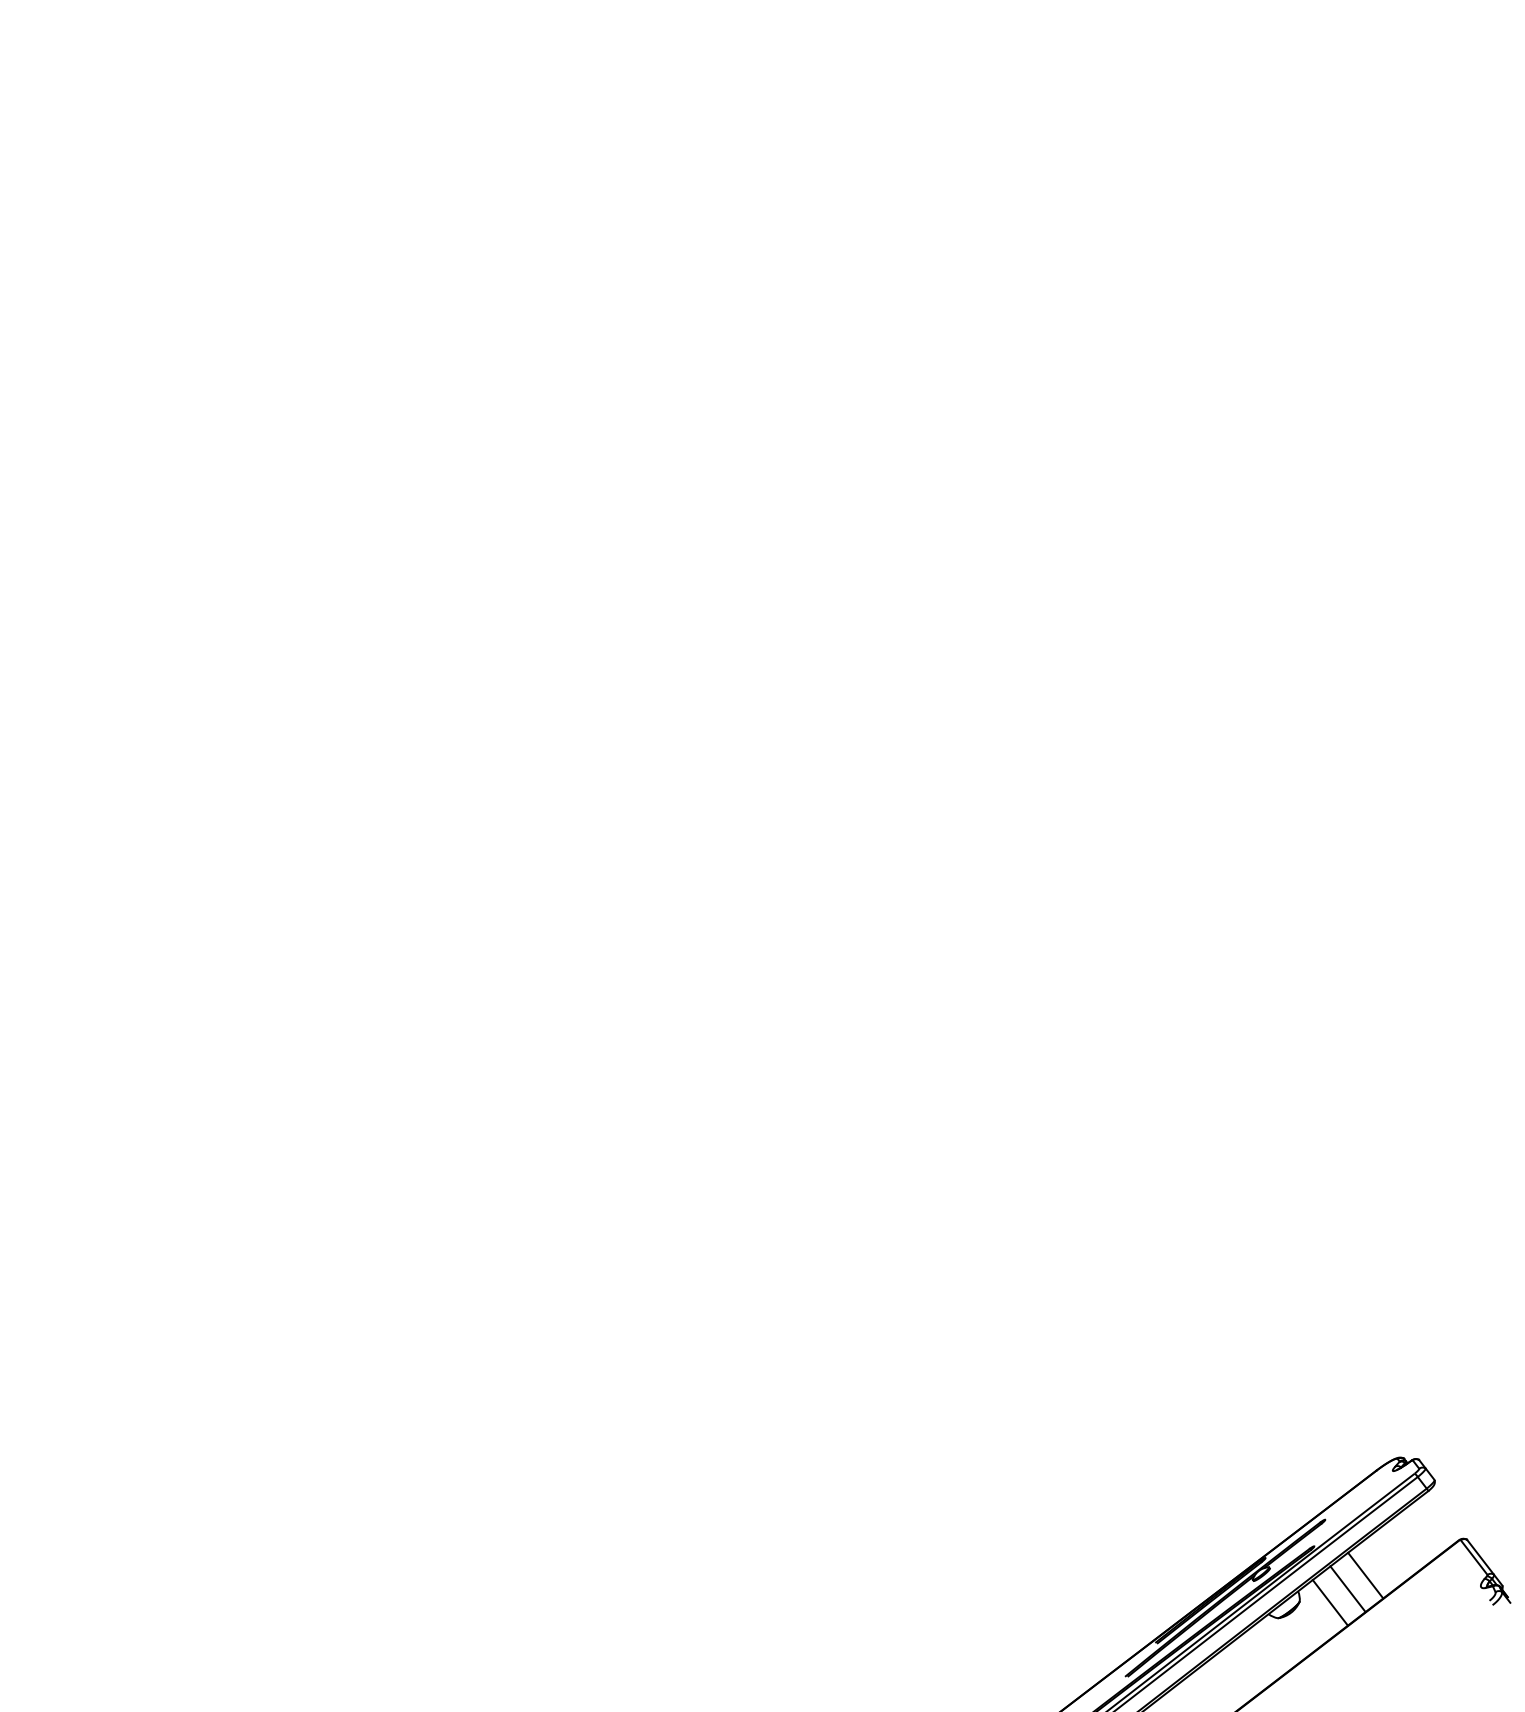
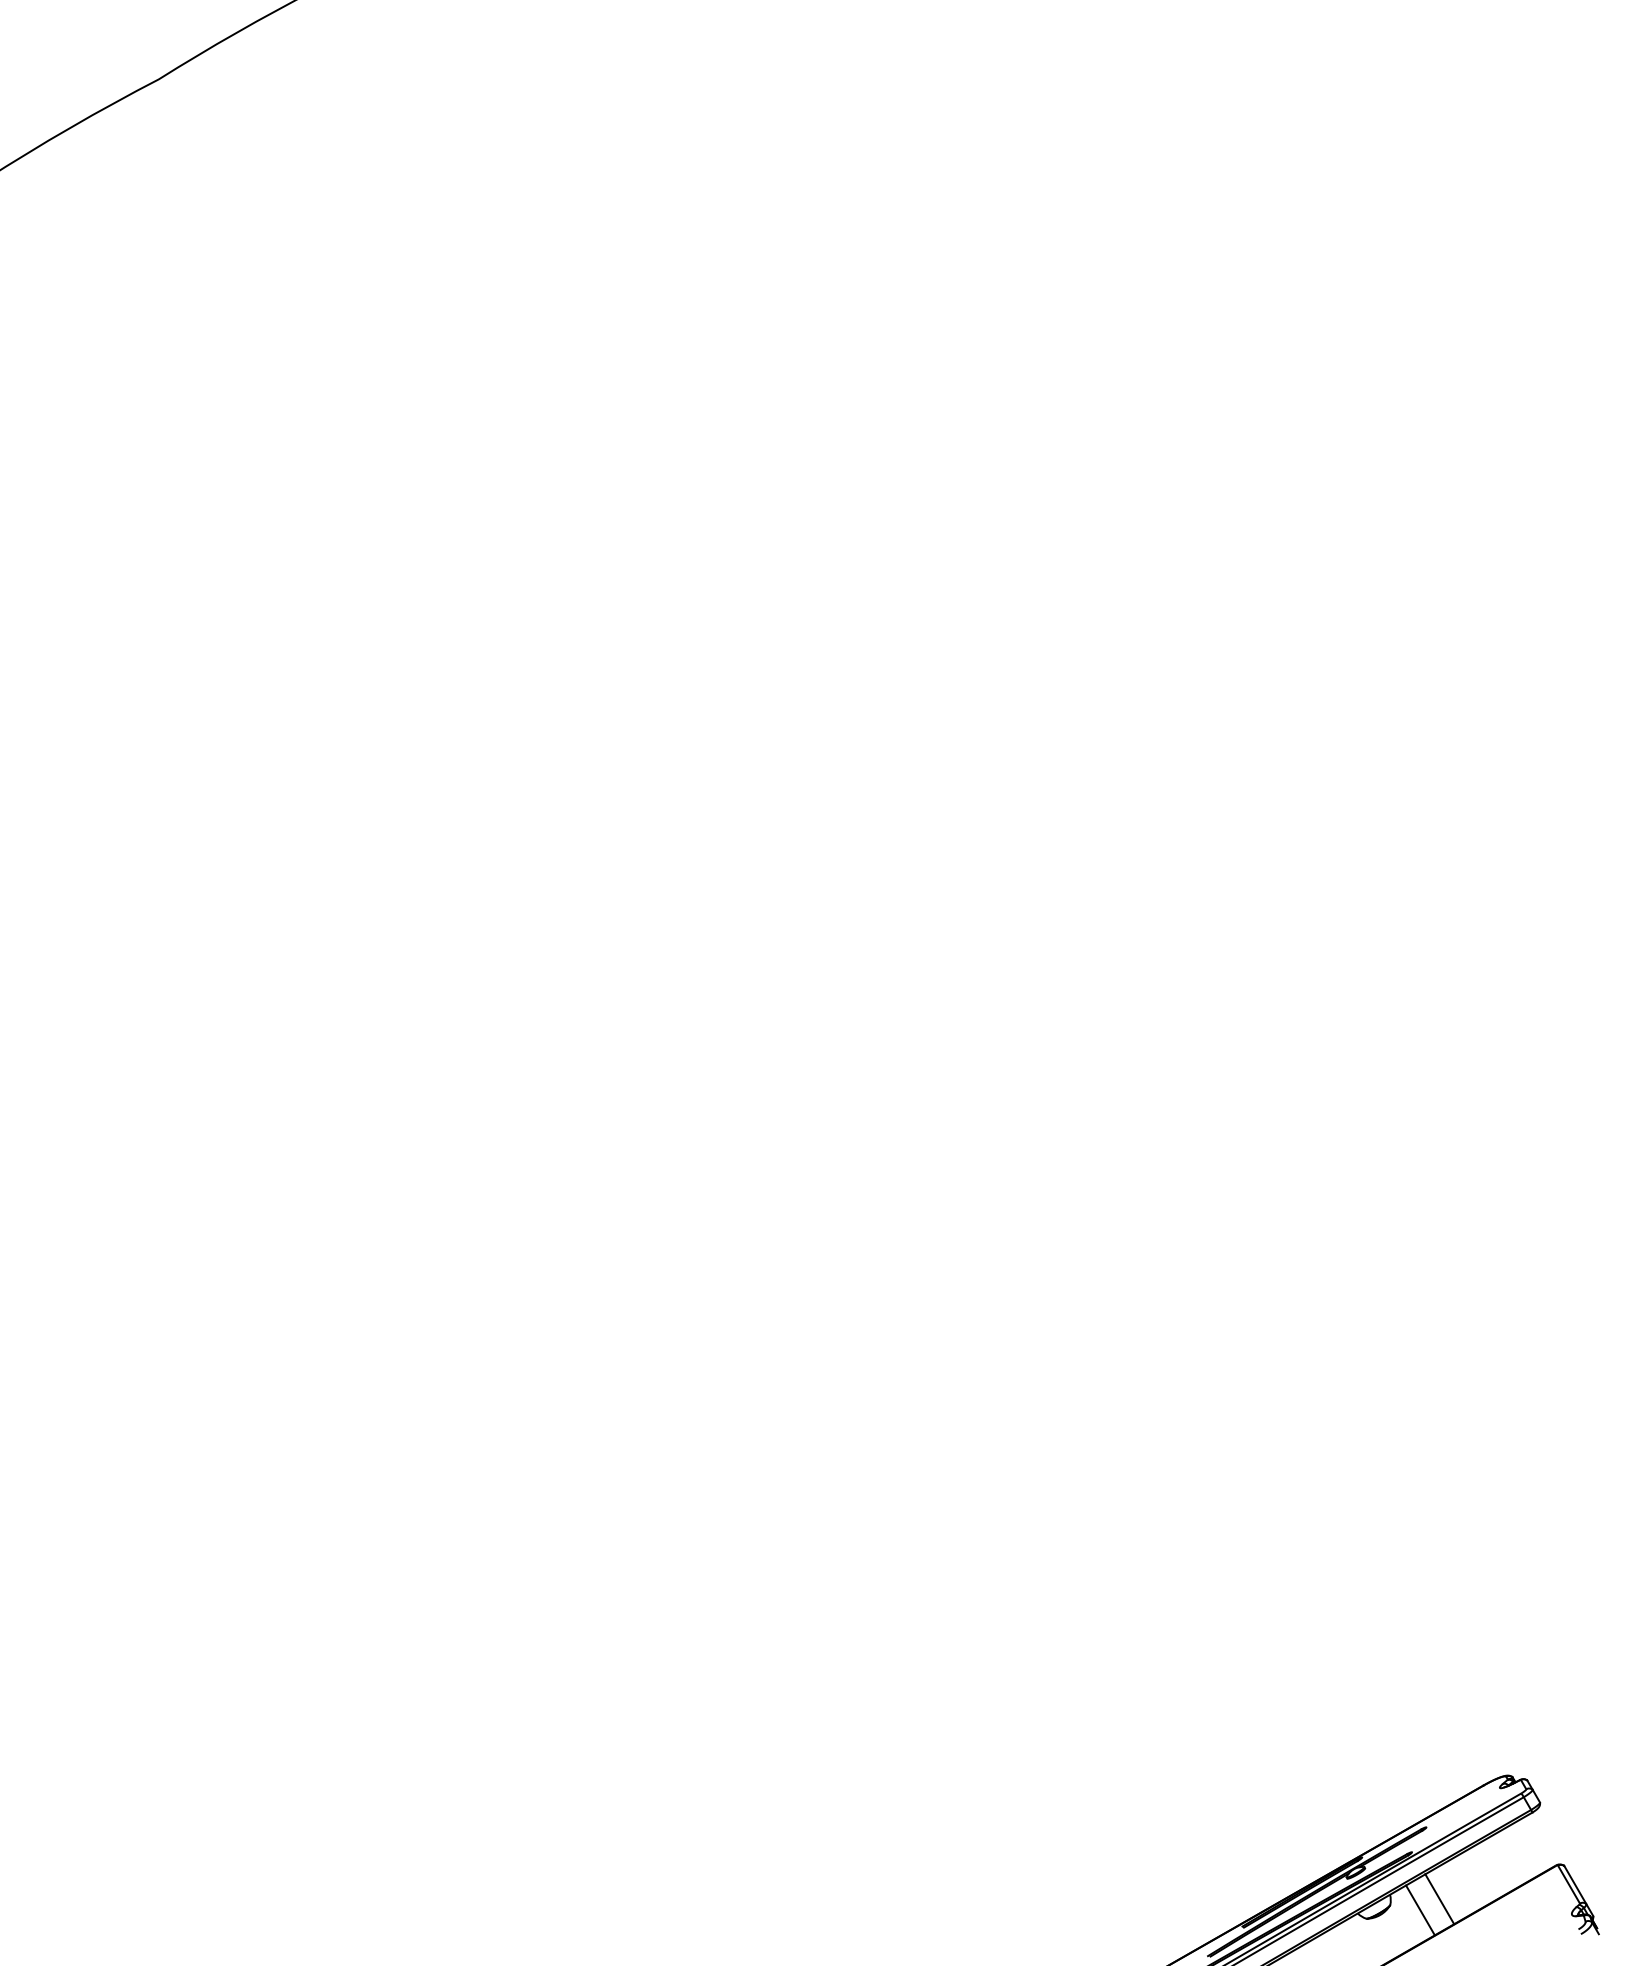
line: (1365, 1576) -> (1458, 1888), removed

